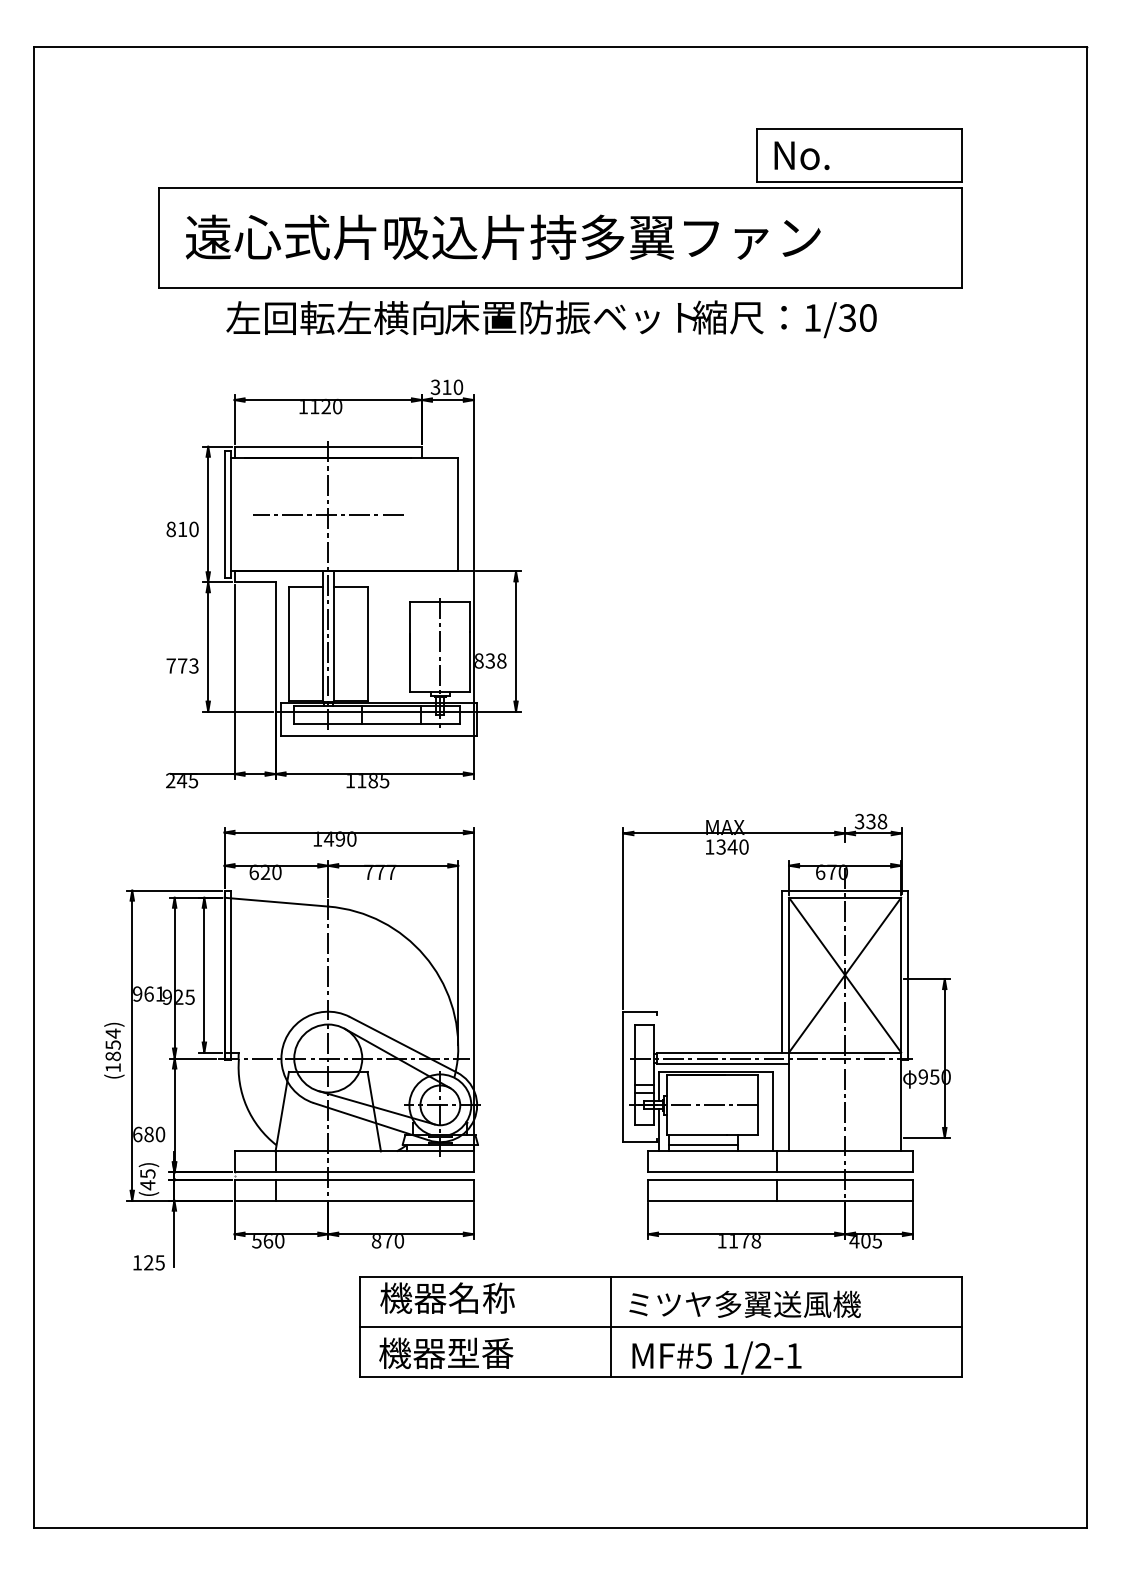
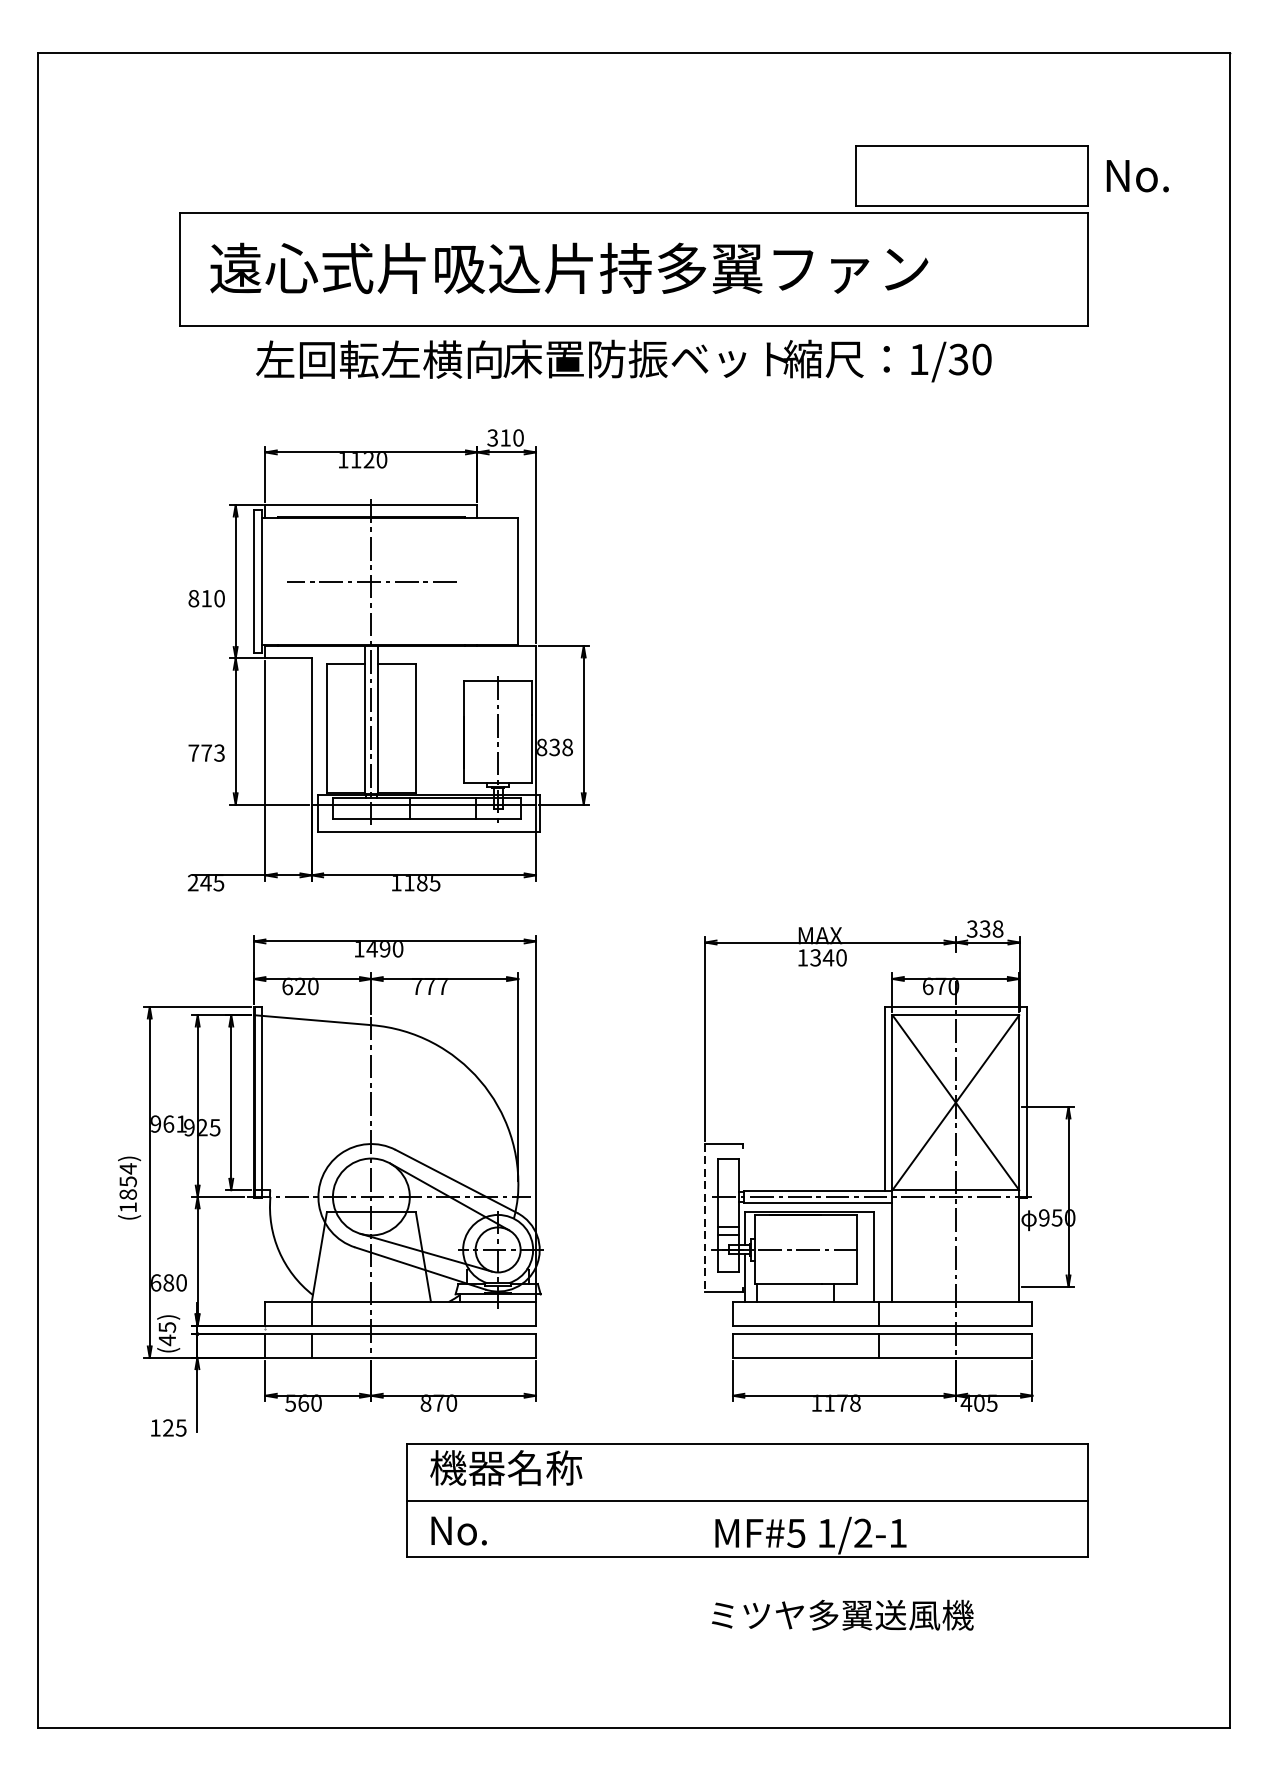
text: (801, 155) -> (1137, 175), moved
line: (623, 1077) -> (705, 1218), solid -> dashed
line: (702, 1144) -> (794, 1294), removed
text: (744, 1303) -> (842, 1614), moved
line: (610, 1326) -> (690, 1500), removed
text: (446, 1353) -> (505, 1530), 機器型番 -> No.

